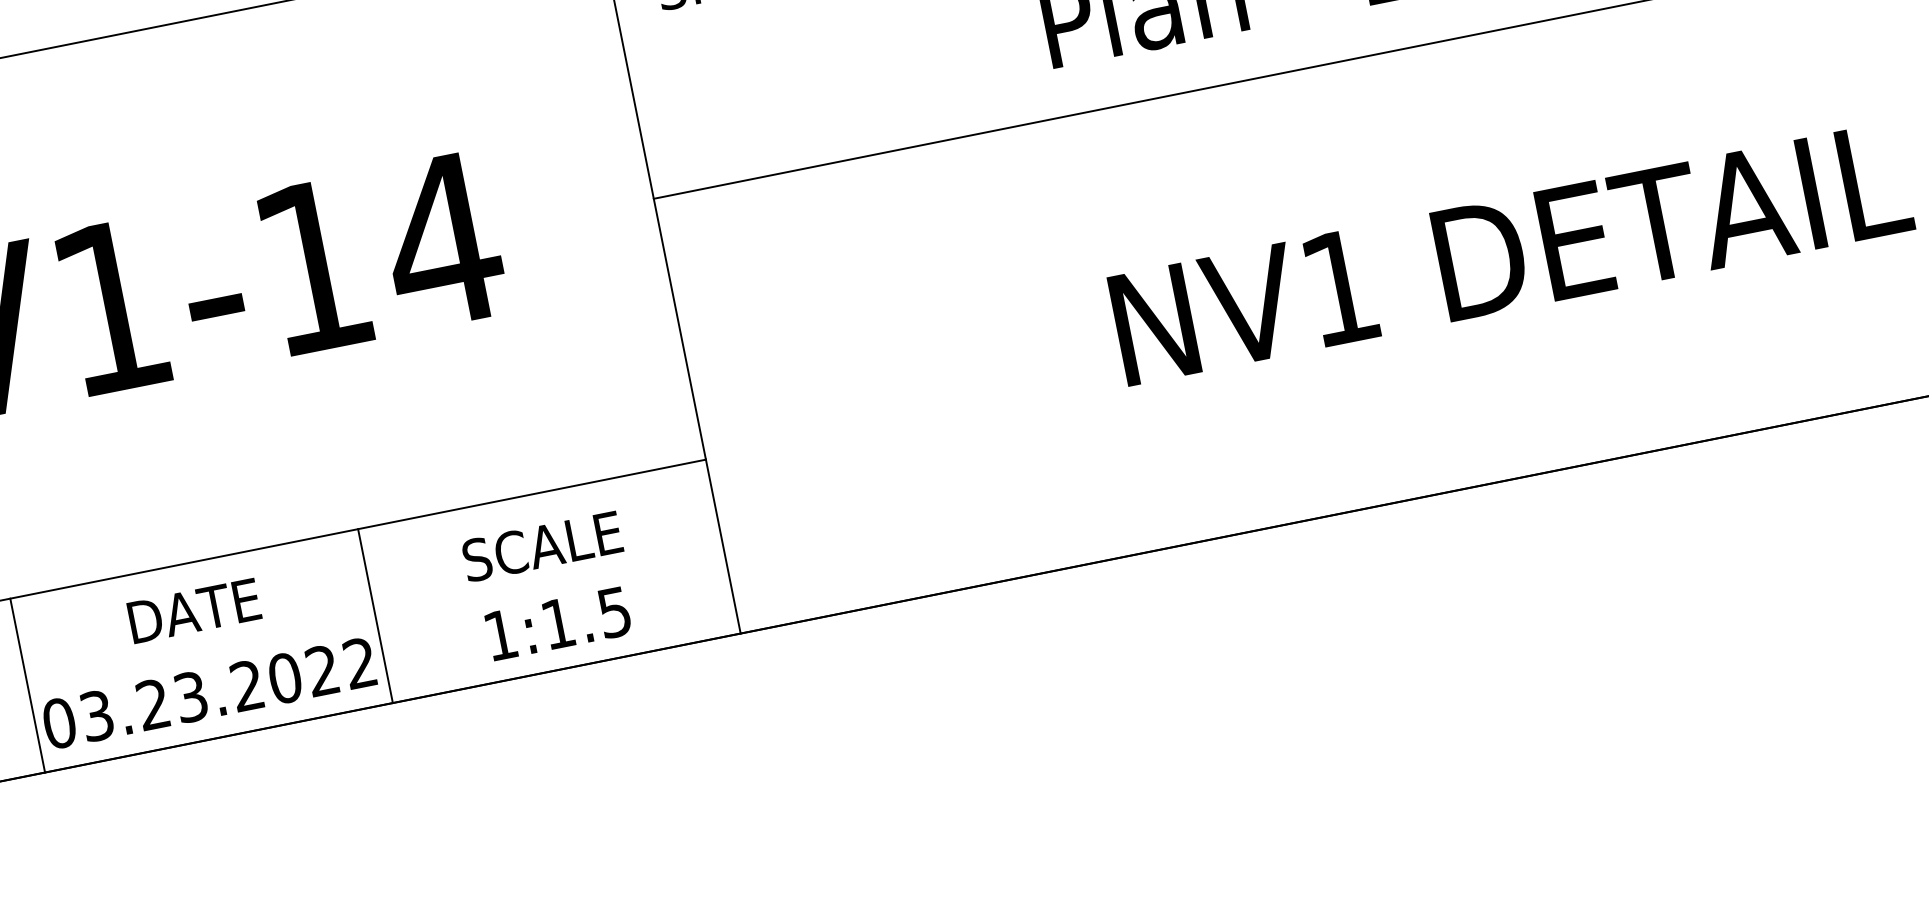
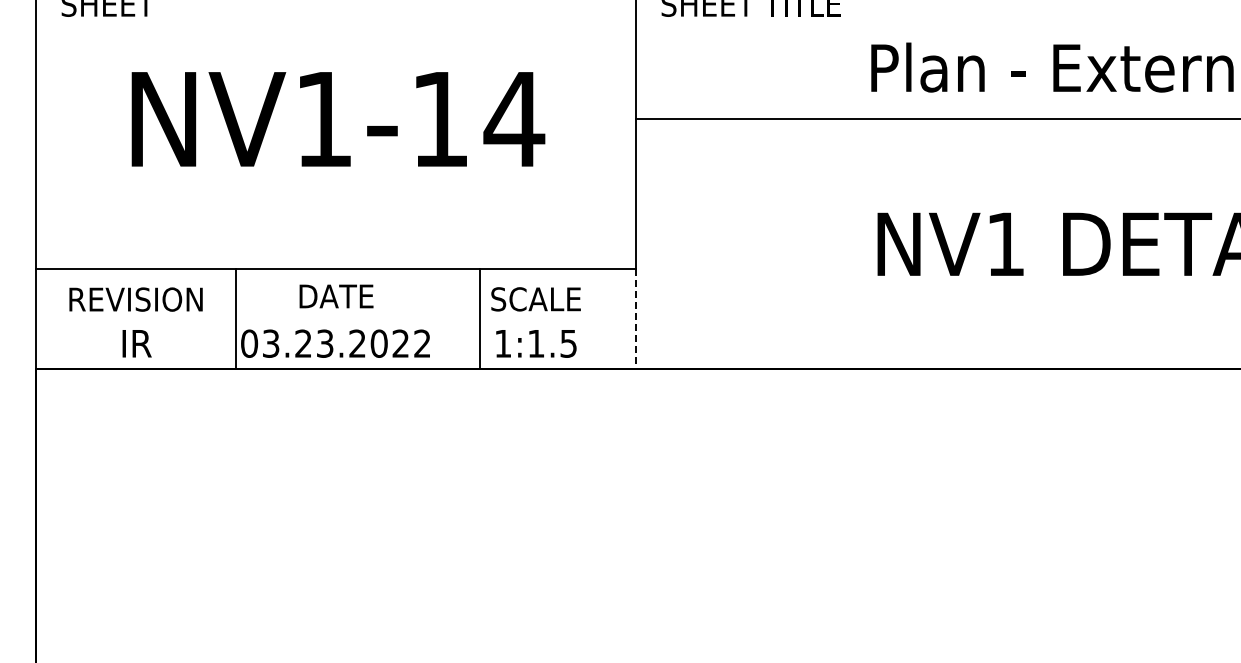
line: (724, 546) -> (636, 319), solid -> dashed
line: (376, 616) -> (480, 319), moved

